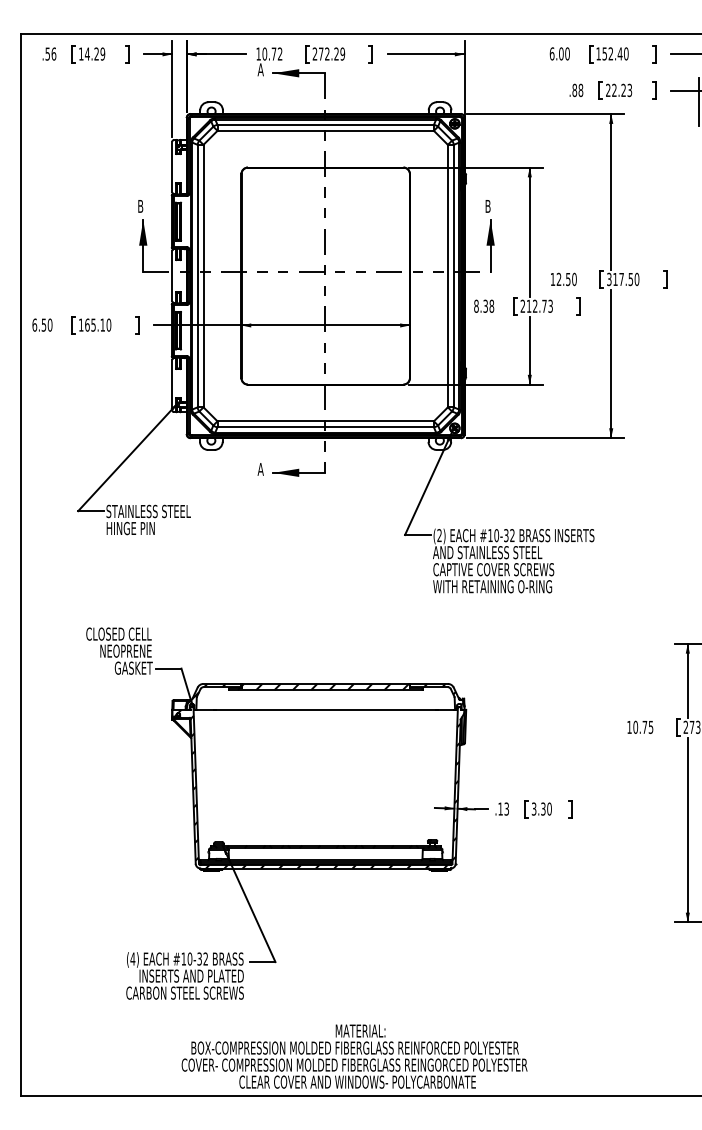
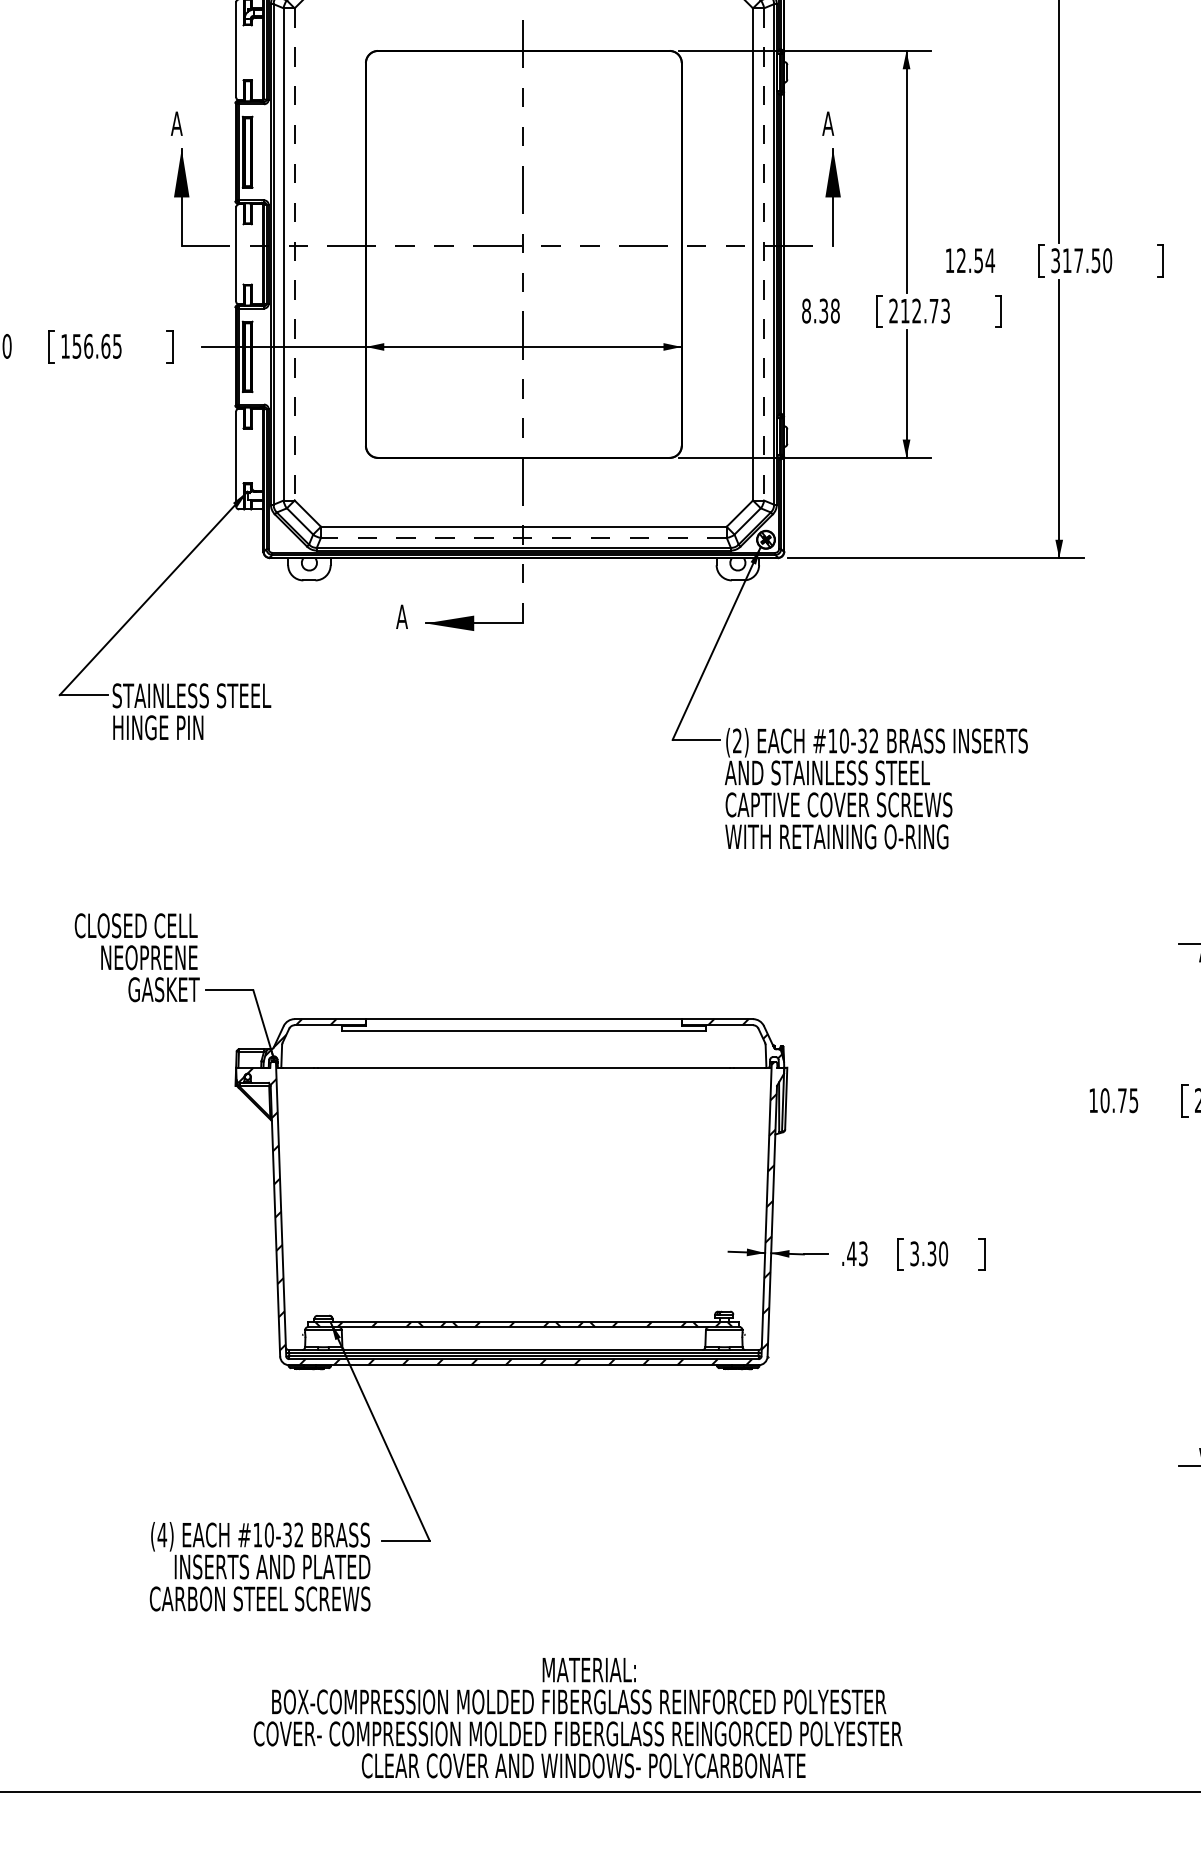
text: (140, 206) -> (176, 123), B -> A
text: (488, 206) -> (829, 123), B -> A
line: (203, 276) -> (294, 255), solid -> dashed
line: (453, 276) -> (763, 255), solid -> dashed
text: (574, 279) -> (990, 260), 12.50 -> 12.54
text: (98, 324) -> (97, 345), 165.10 -> 156.65
line: (325, 427) -> (523, 538), solid -> dashed
hatch: (329, 686) -> (530, 1023), removed
text: (500, 808) -> (851, 1252), .13 -> .43

